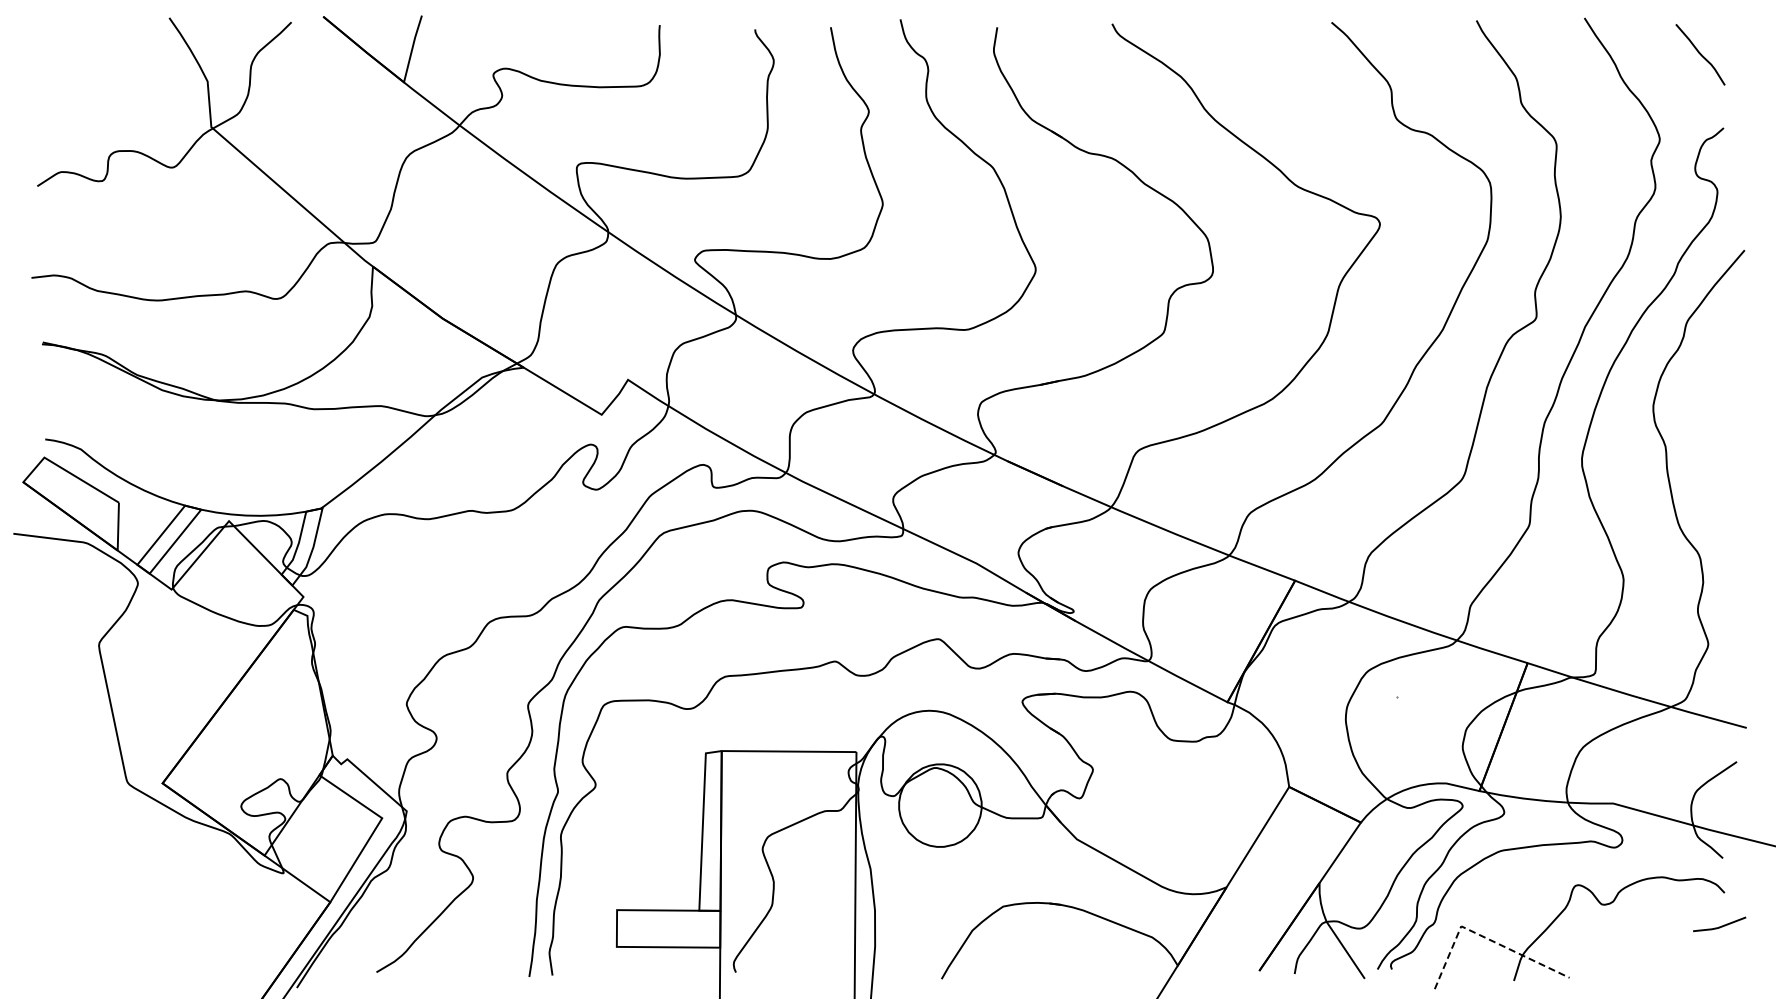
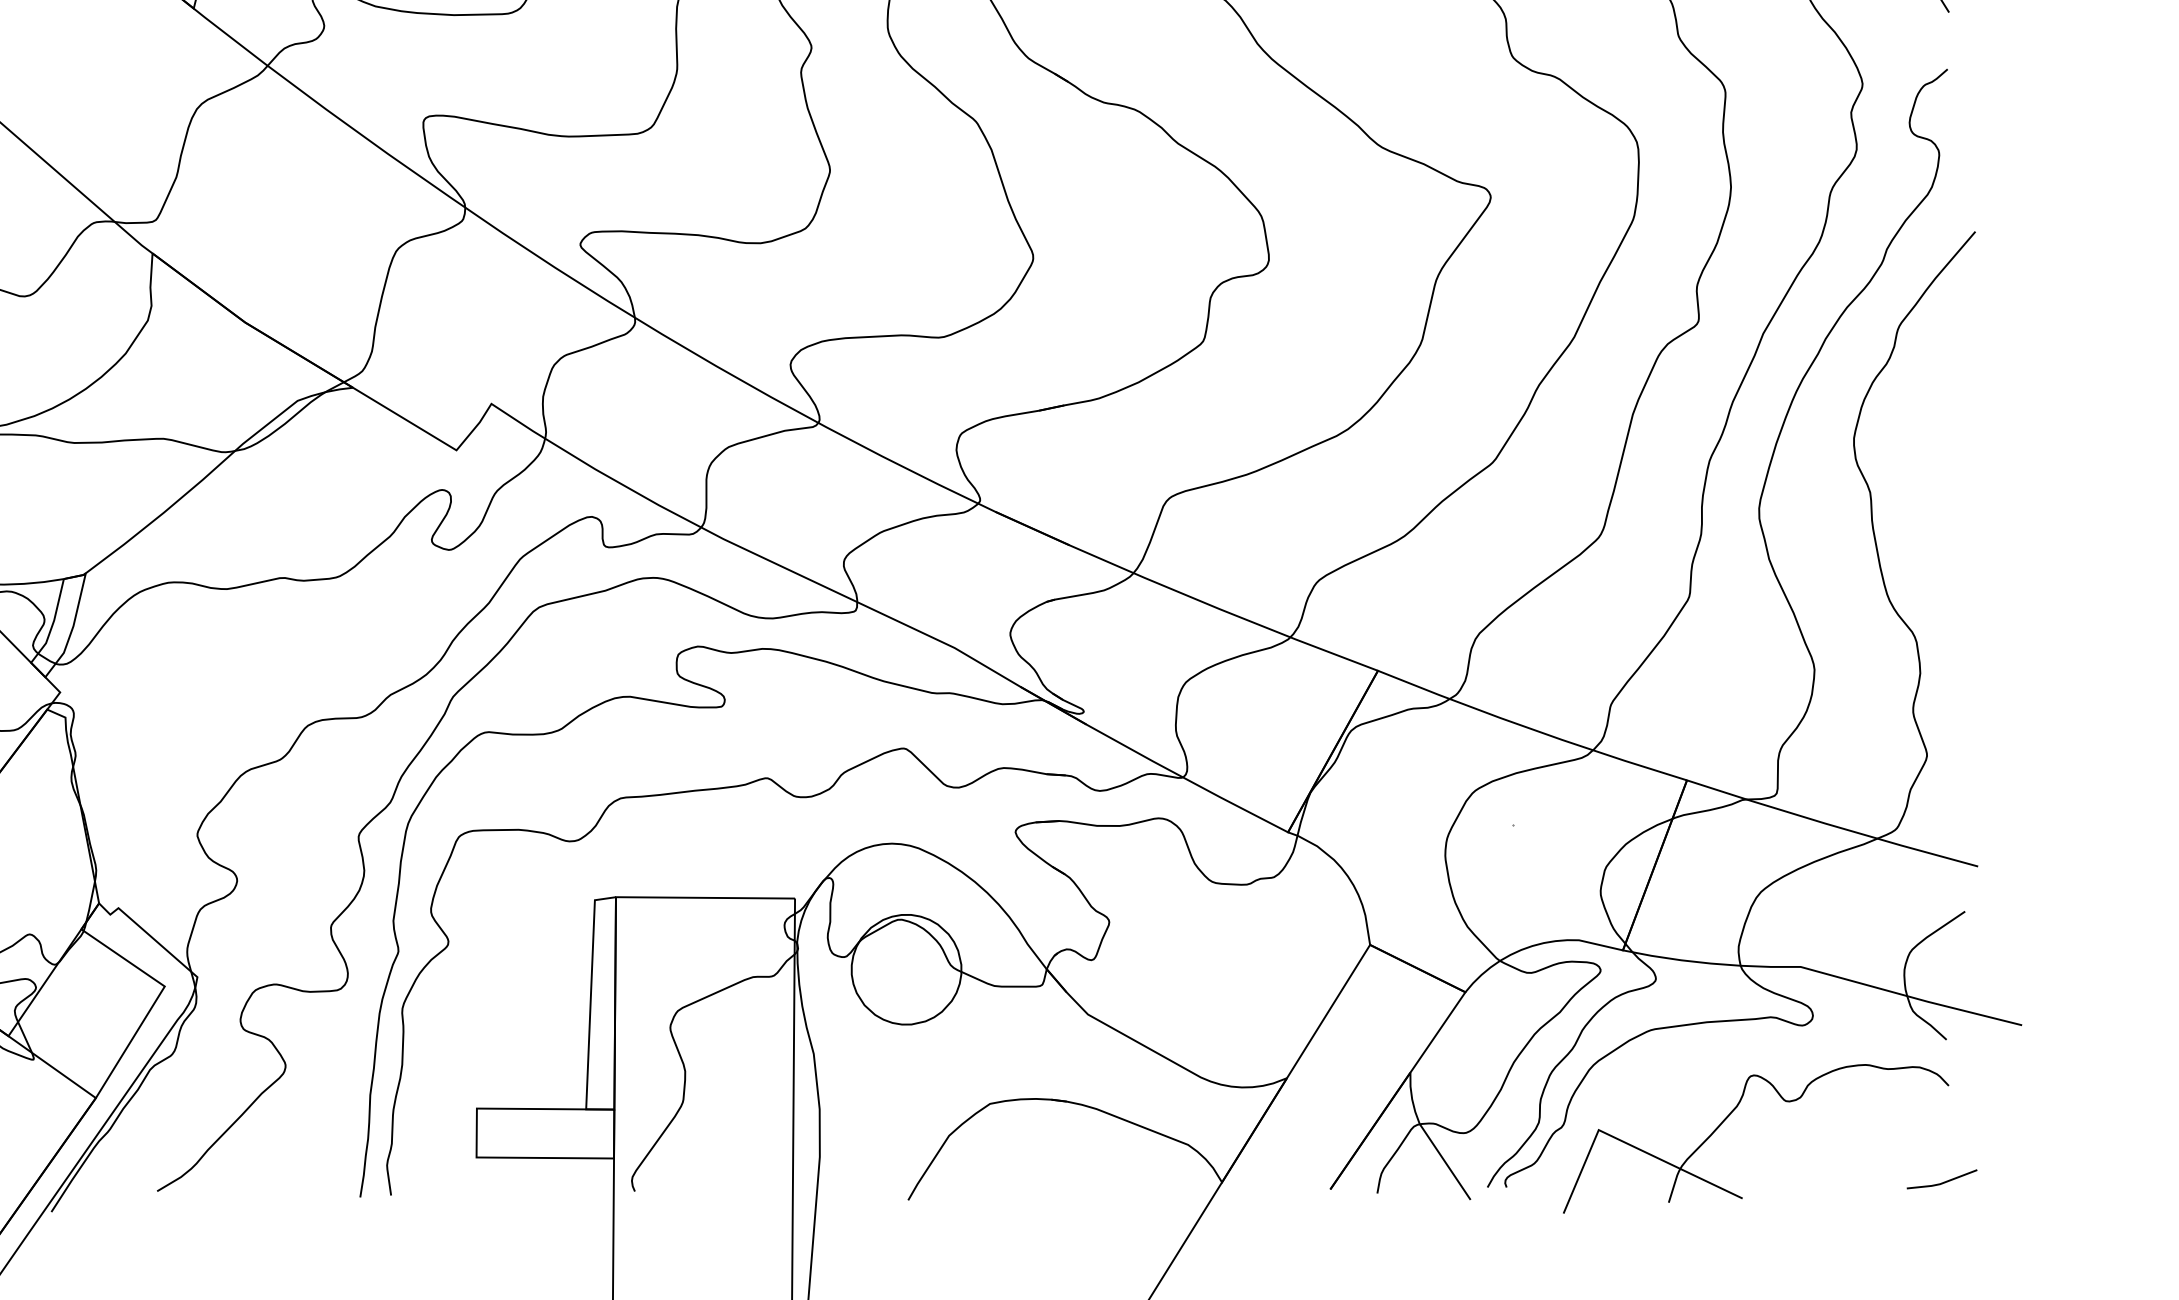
line: (1719, 926) -> (1941, 1182), moved
line: (1483, 937) -> (1628, 1144), dashed -> solid

